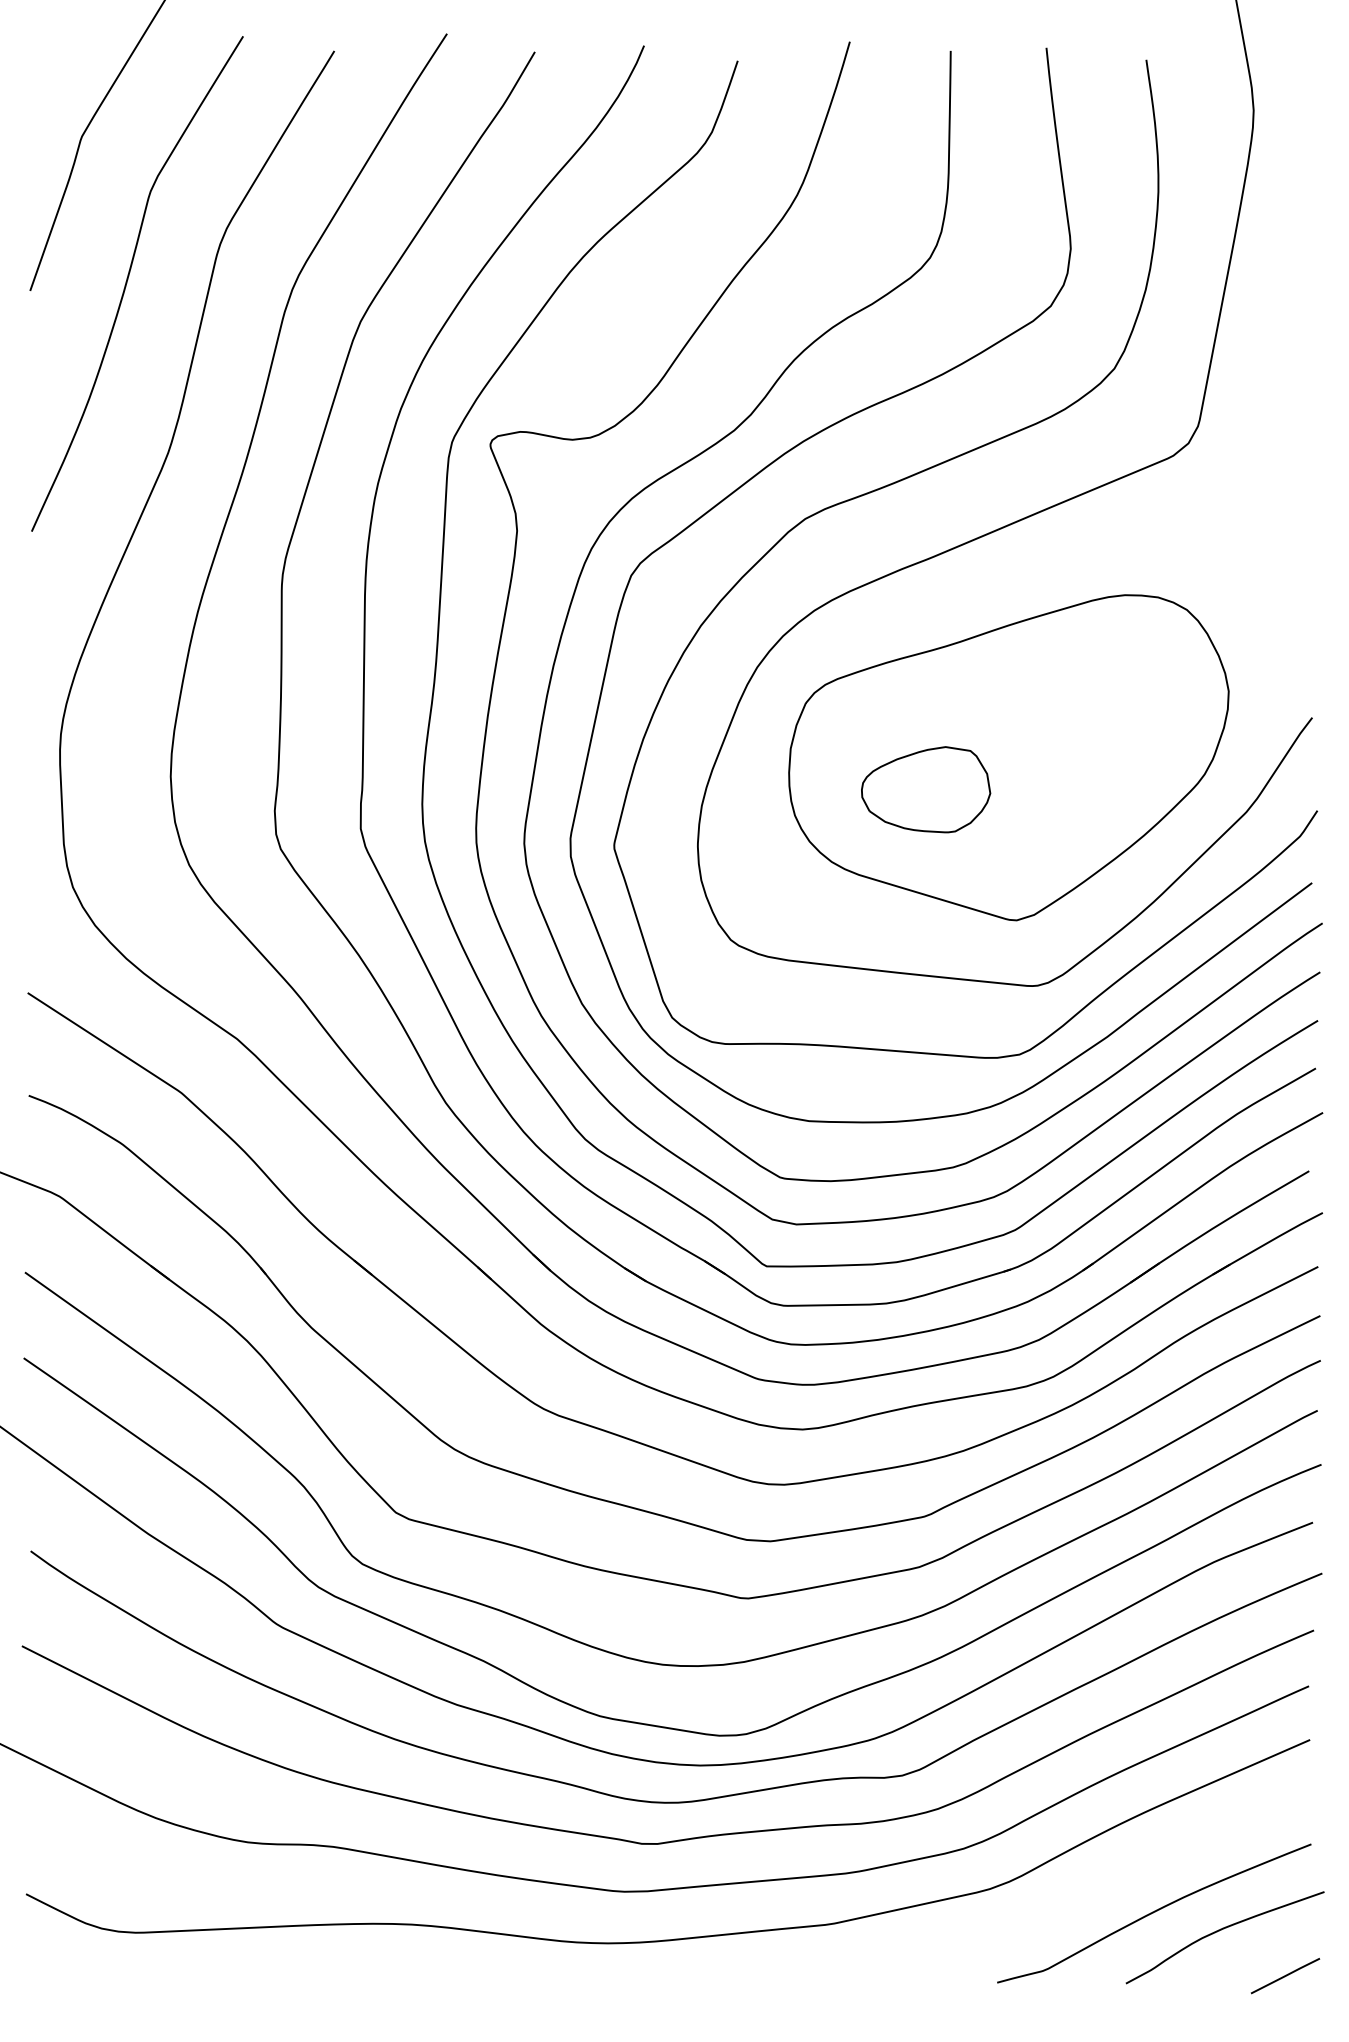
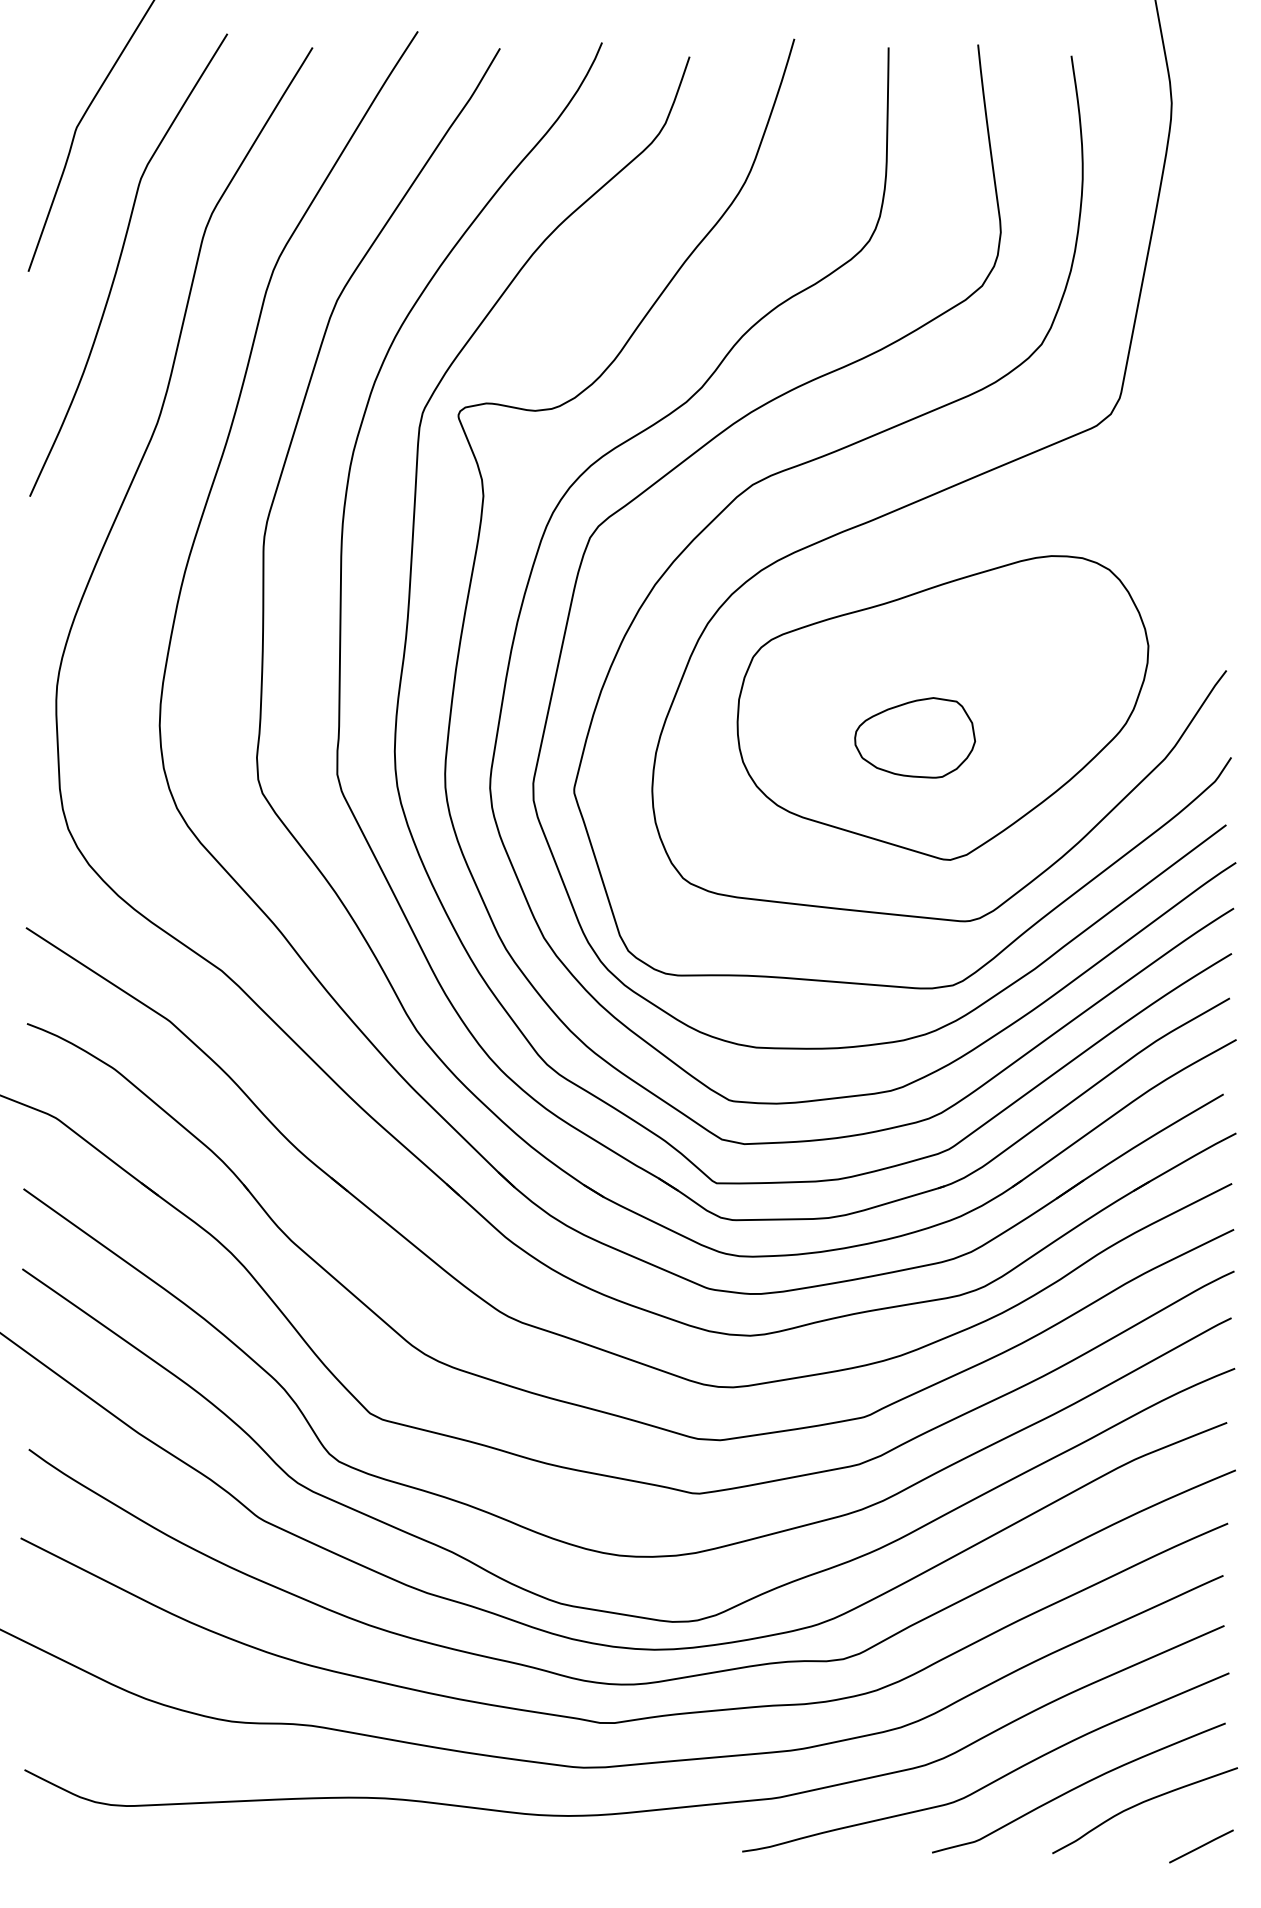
part: (926, 789) -> (915, 737), moved
curve: (1063, 1905) -> (994, 1780), added

